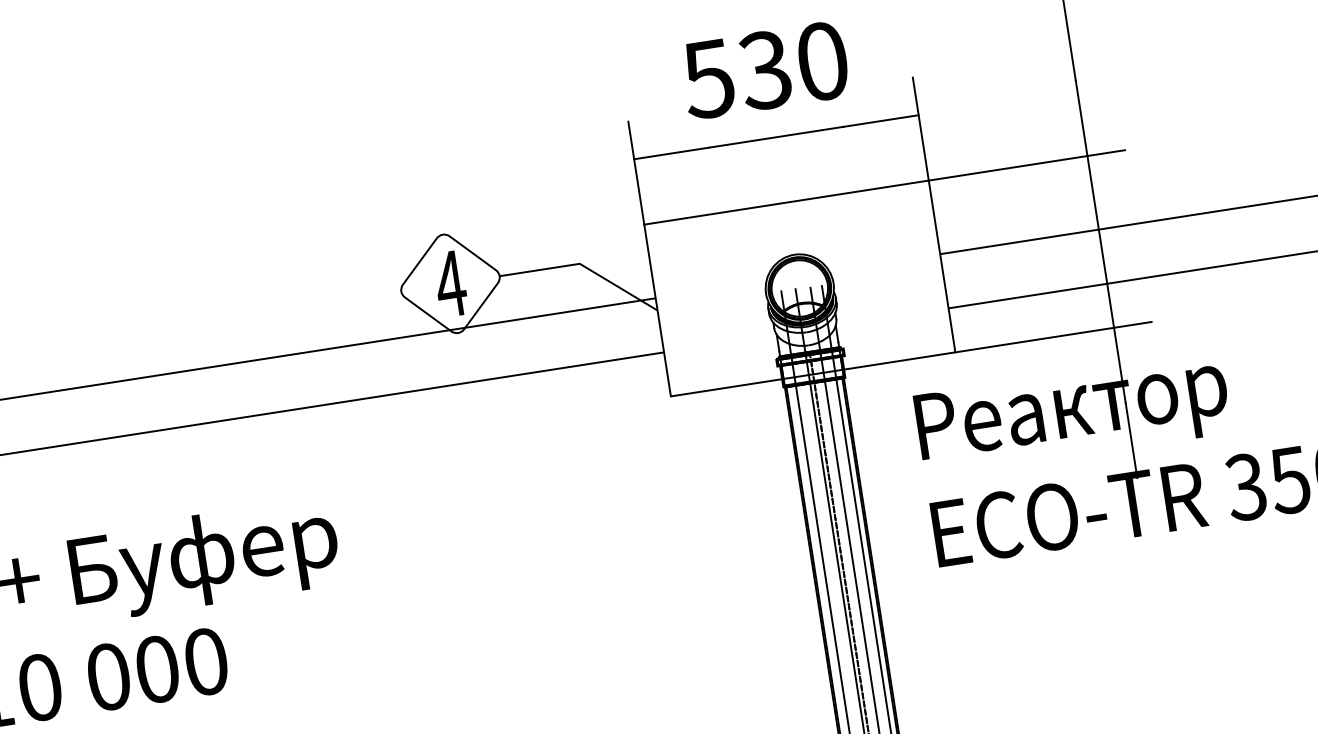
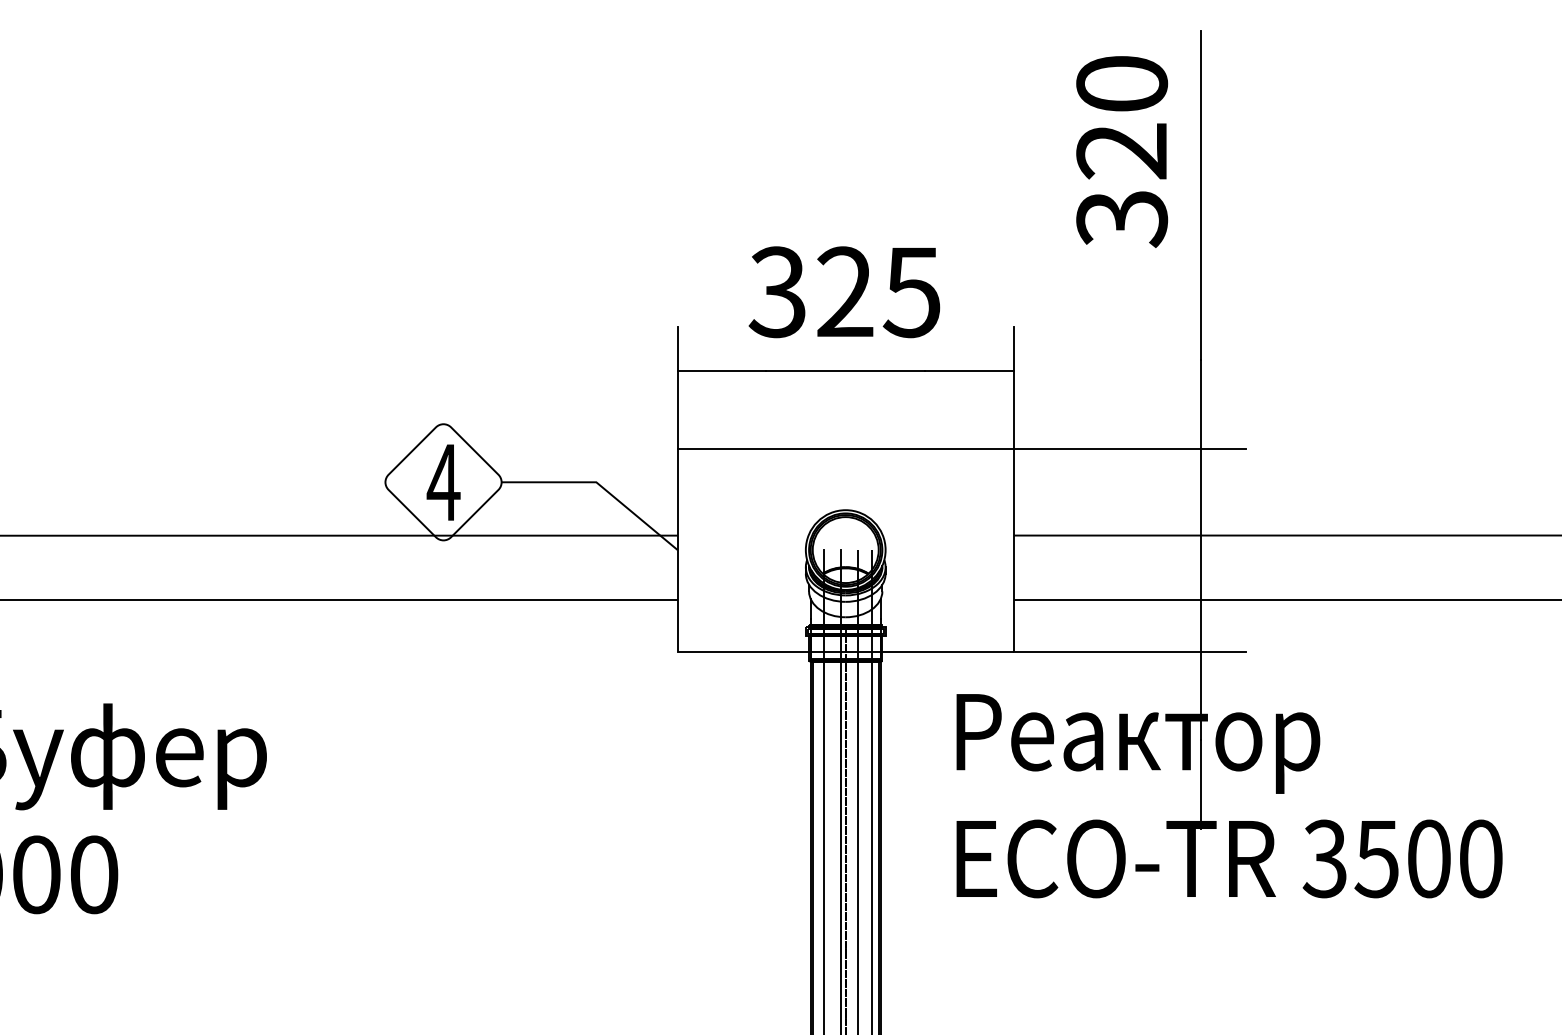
text: (765, 70) -> (844, 292), 530 -> 325

